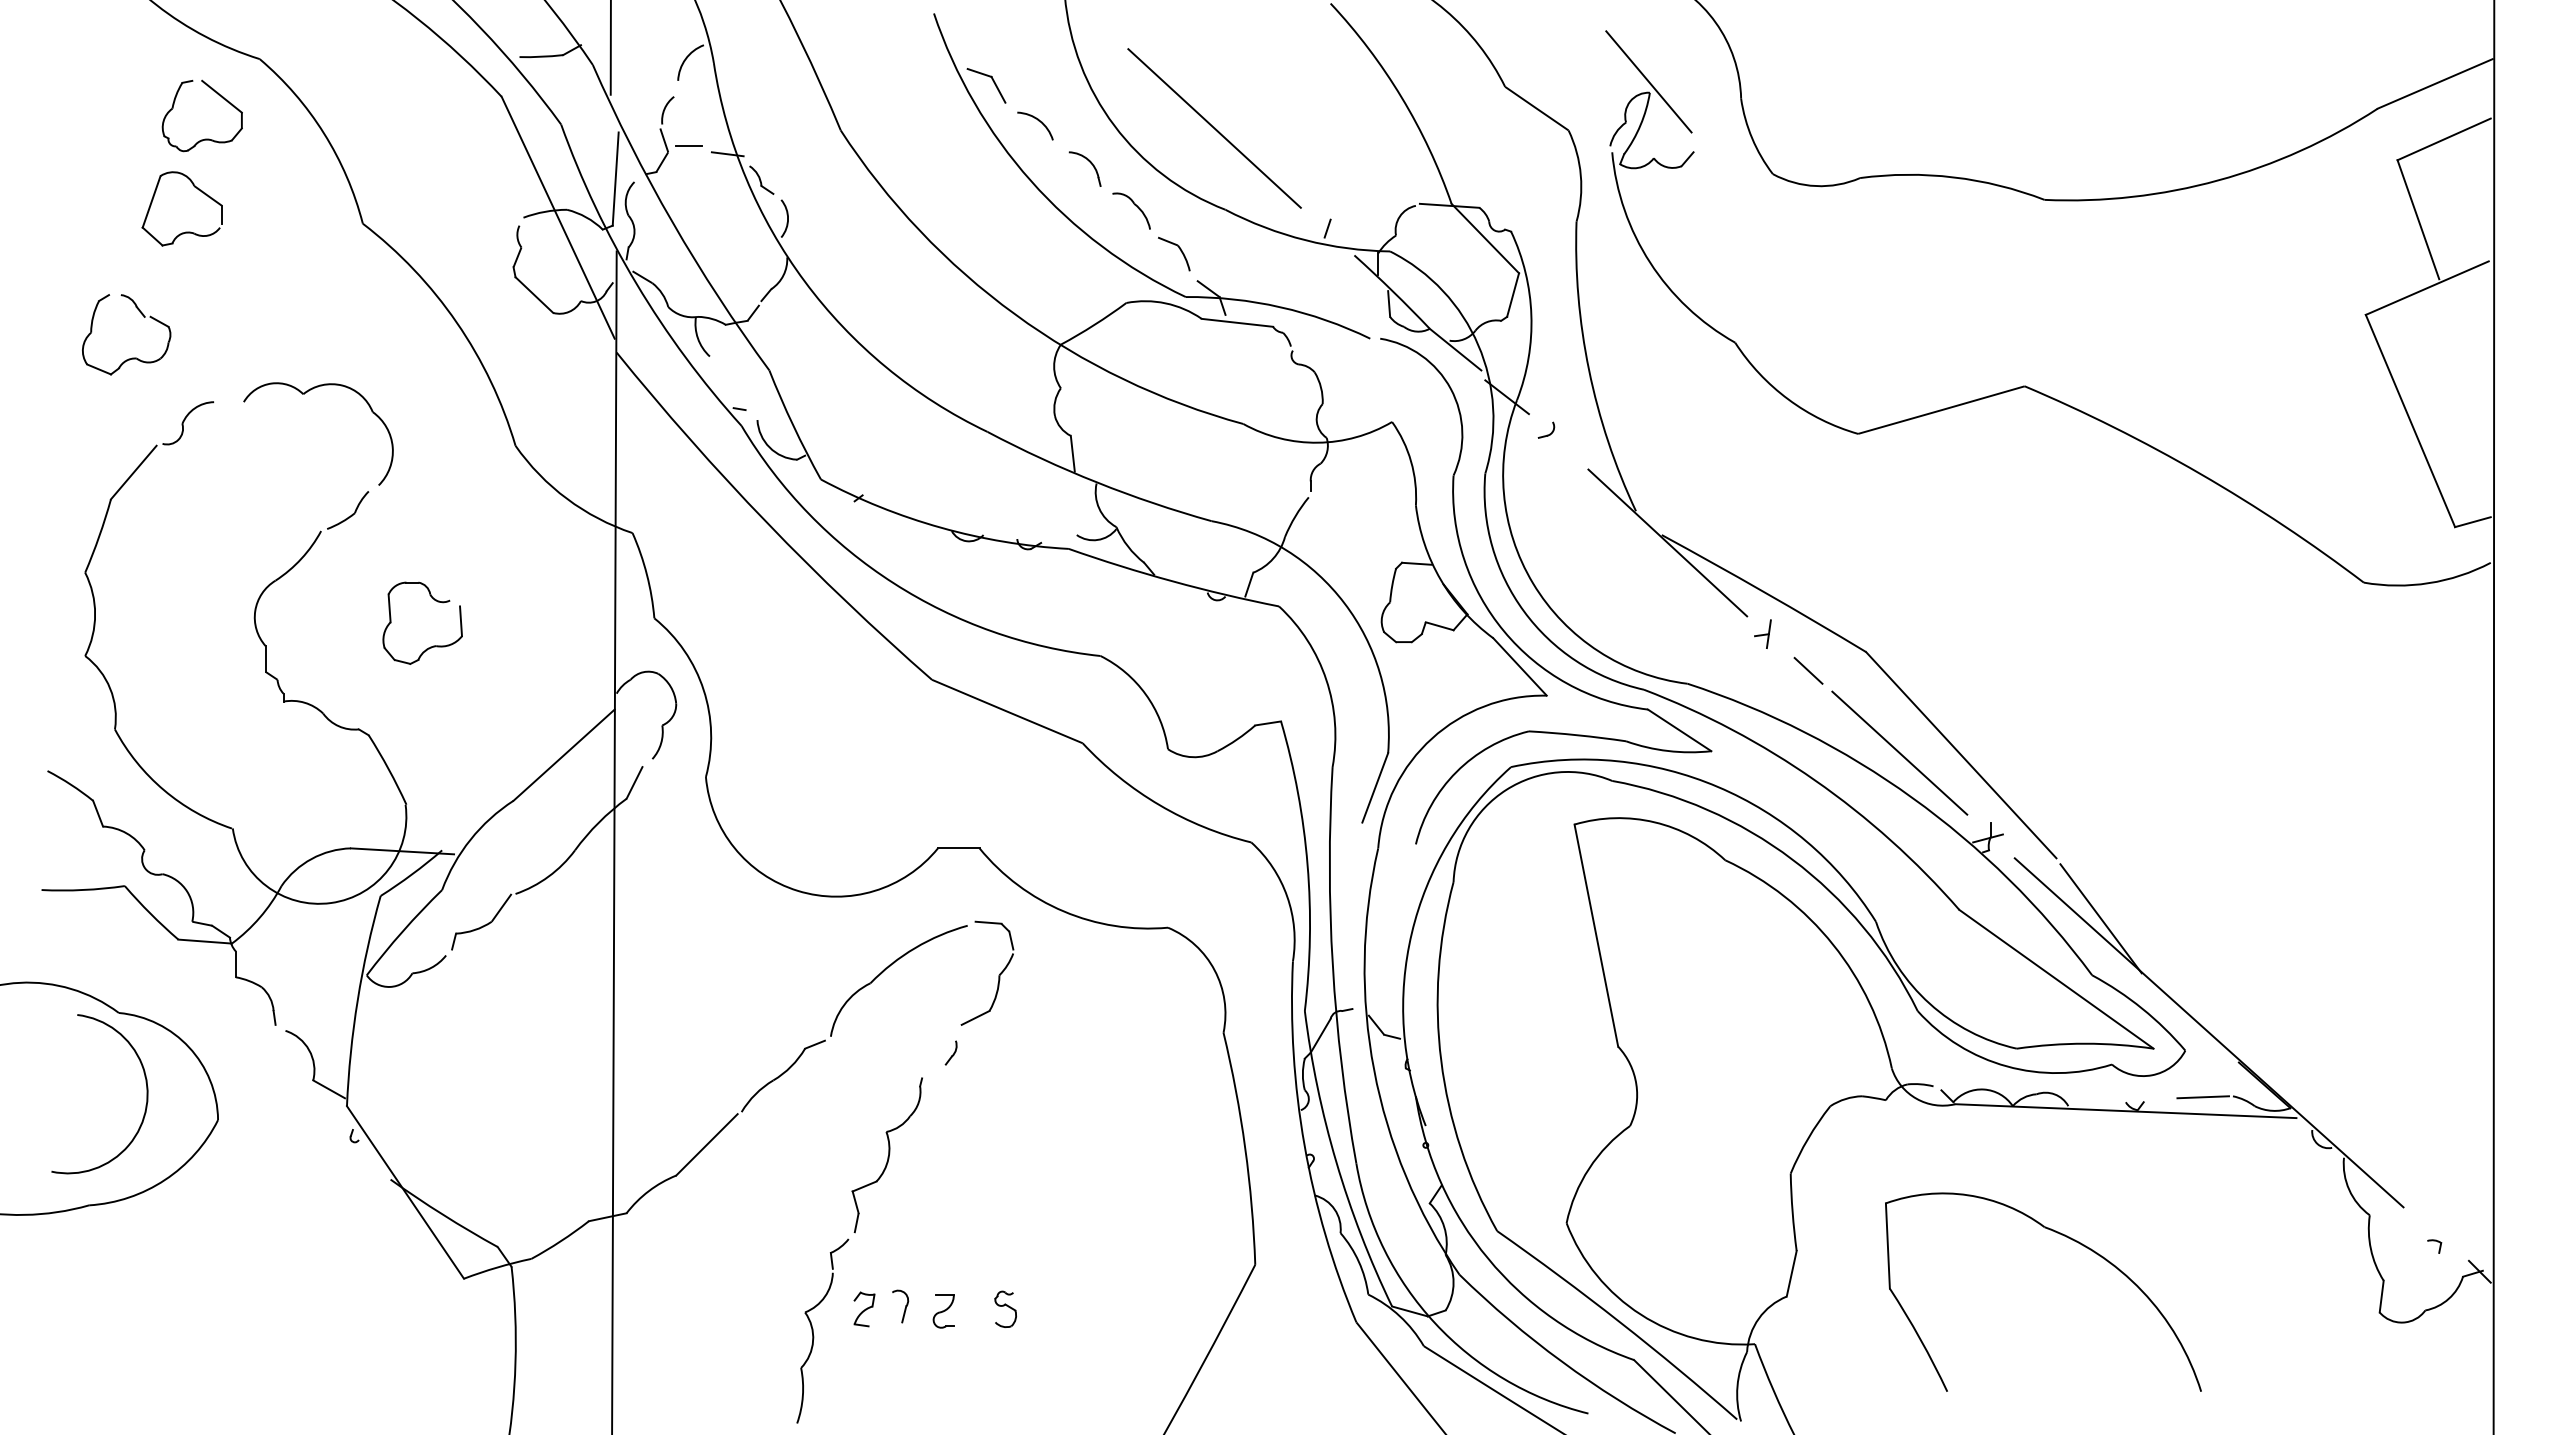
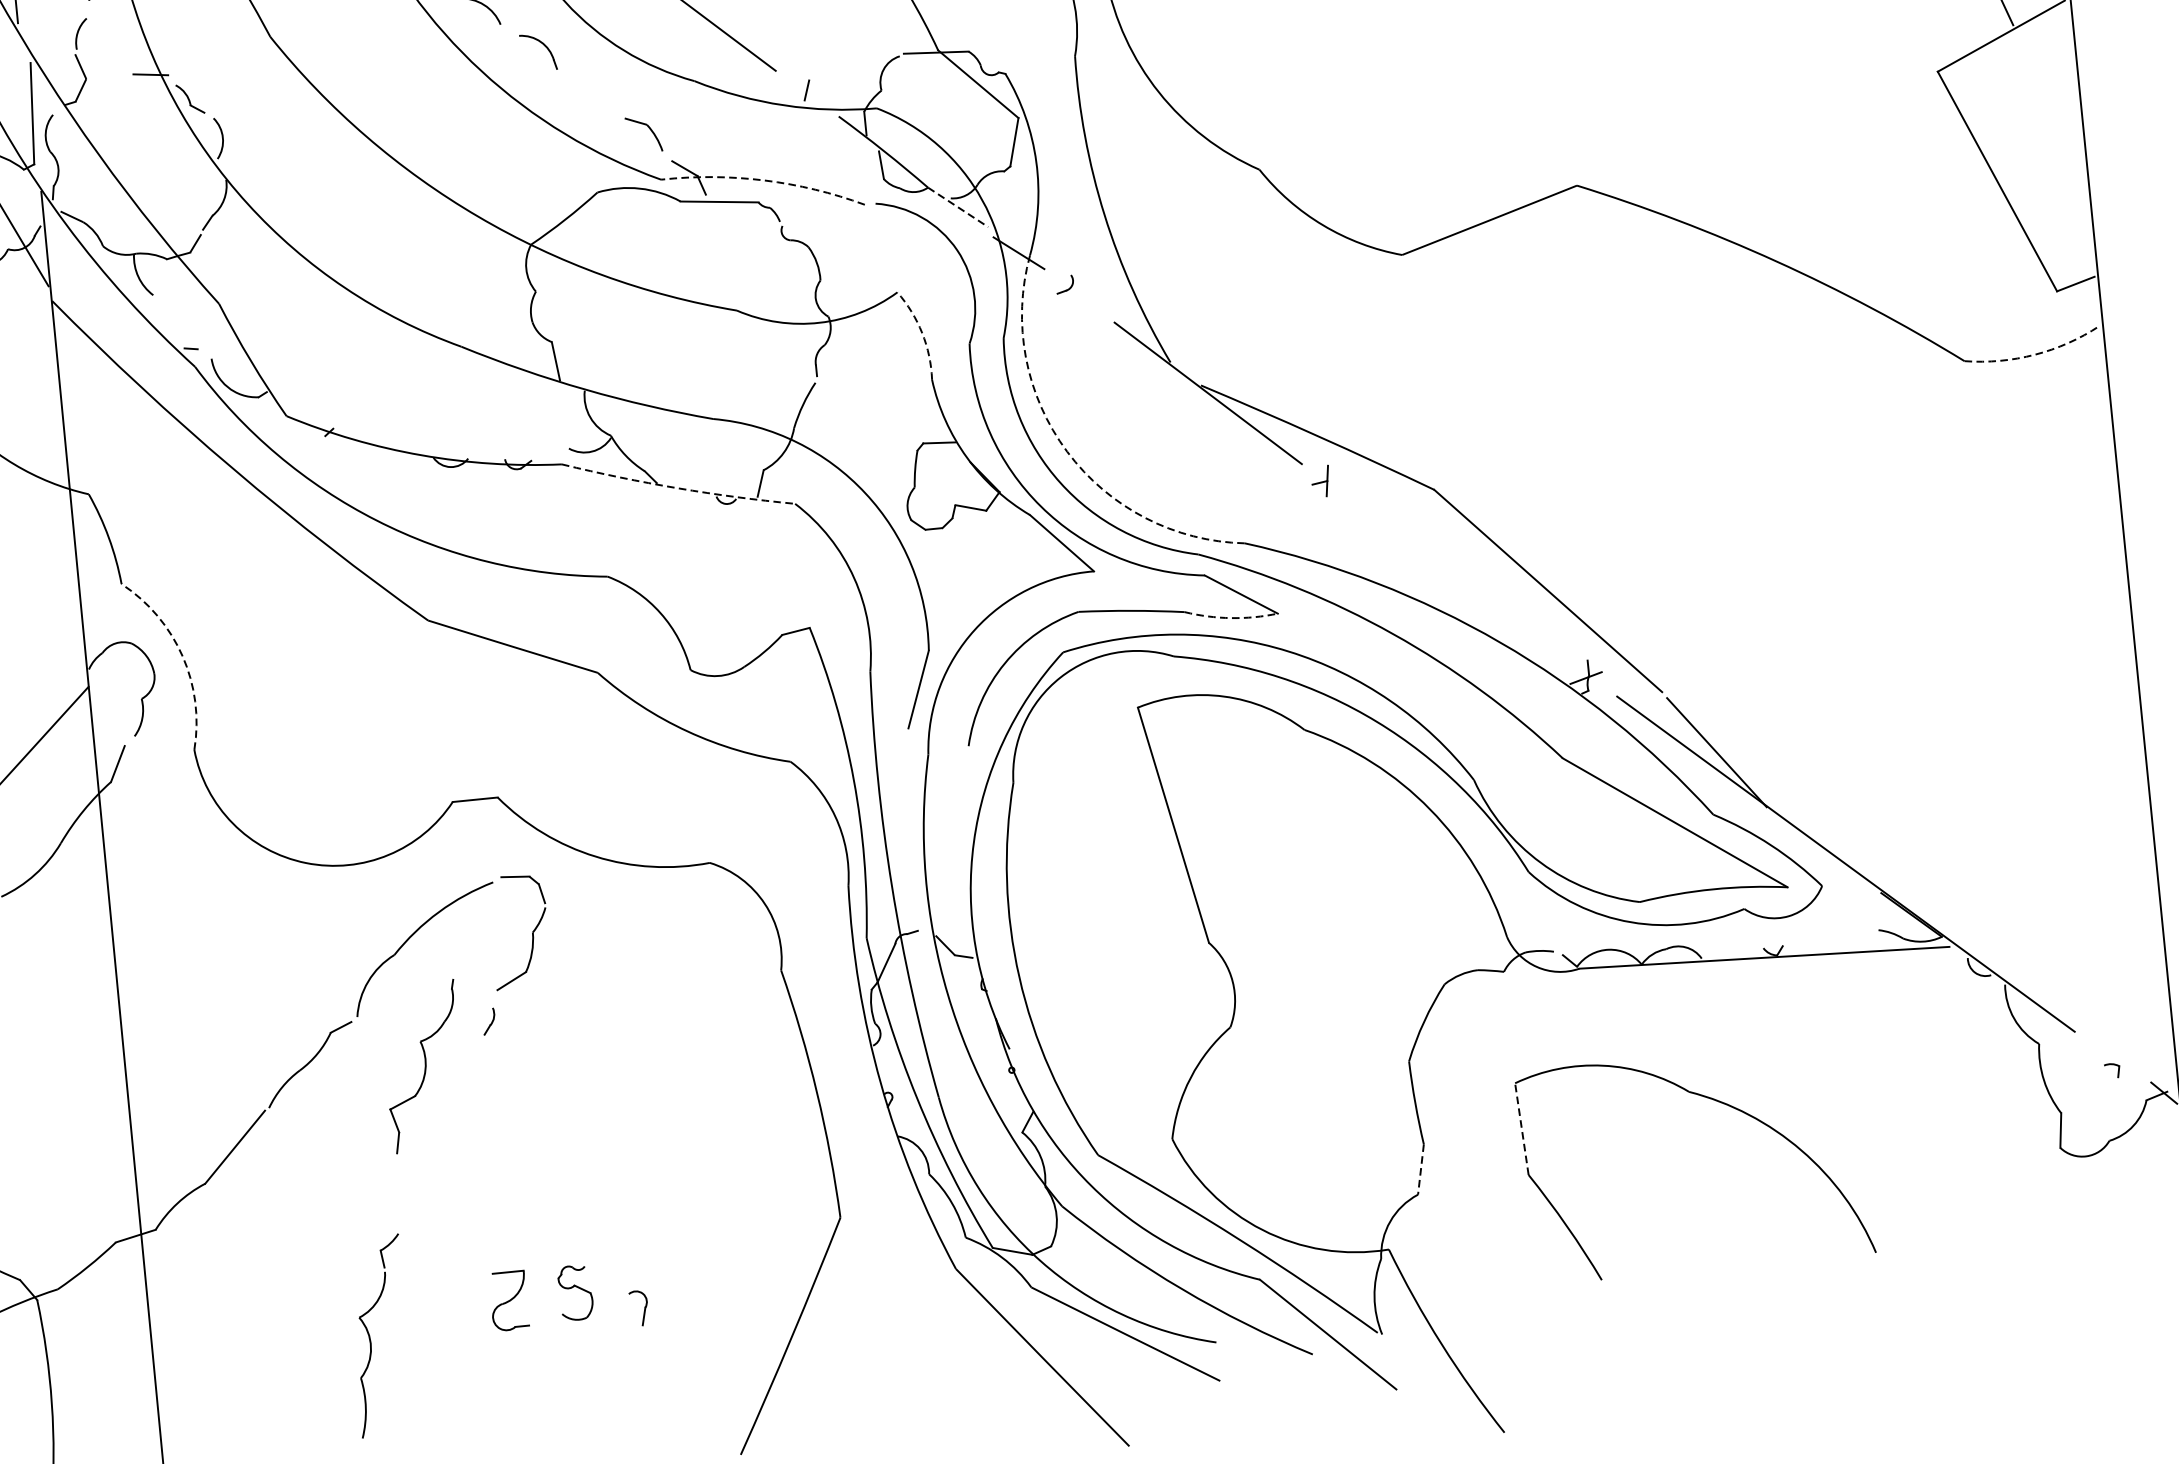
line: (688, 146) -> (107, 70), removed
part: (1131, 210) -> (593, 92), removed
arc: (1280, 307) -> (764, 180), solid -> dashed
line: (1455, 349) -> (958, 207), solid -> dashed
arc: (1411, 461) -> (922, 332), solid -> dashed
arc: (1172, 581) -> (677, 488), solid -> dashed
arc: (1533, 583) -> (1067, 451), solid -> dashed
arc: (2428, 583) -> (2034, 355), solid -> dashed
line: (1808, 670) -> (1374, 515), removed
arc: (703, 690) -> (182, 656), solid -> dashed
arc: (1668, 751) -> (1231, 618), solid -> dashed
line: (1899, 752) -> (1481, 594), removed
line: (2203, 1097) -> (1846, 934), removed
part: (886, 1155) -> (423, 1066), moved
line: (1887, 1246) -> (1521, 1129), solid -> dashed
line: (1791, 1274) -> (1420, 1170), solid -> dashed
part: (900, 1306) -> (639, 1308), moved
part: (1005, 1308) -> (575, 1291), size x1.4
part: (864, 1309) -> (423, 1308), removed
part: (943, 1311) -> (508, 1301), size x1.6

